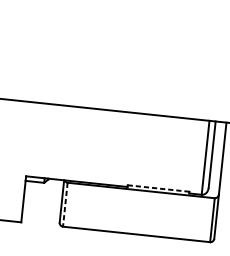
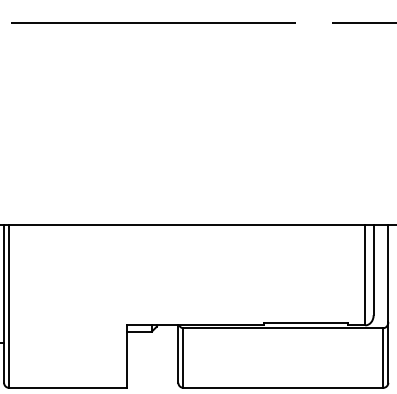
line: (158, 188) -> (306, 323), dashed -> solid
line: (65, 205) -> (183, 358), dashed -> solid

